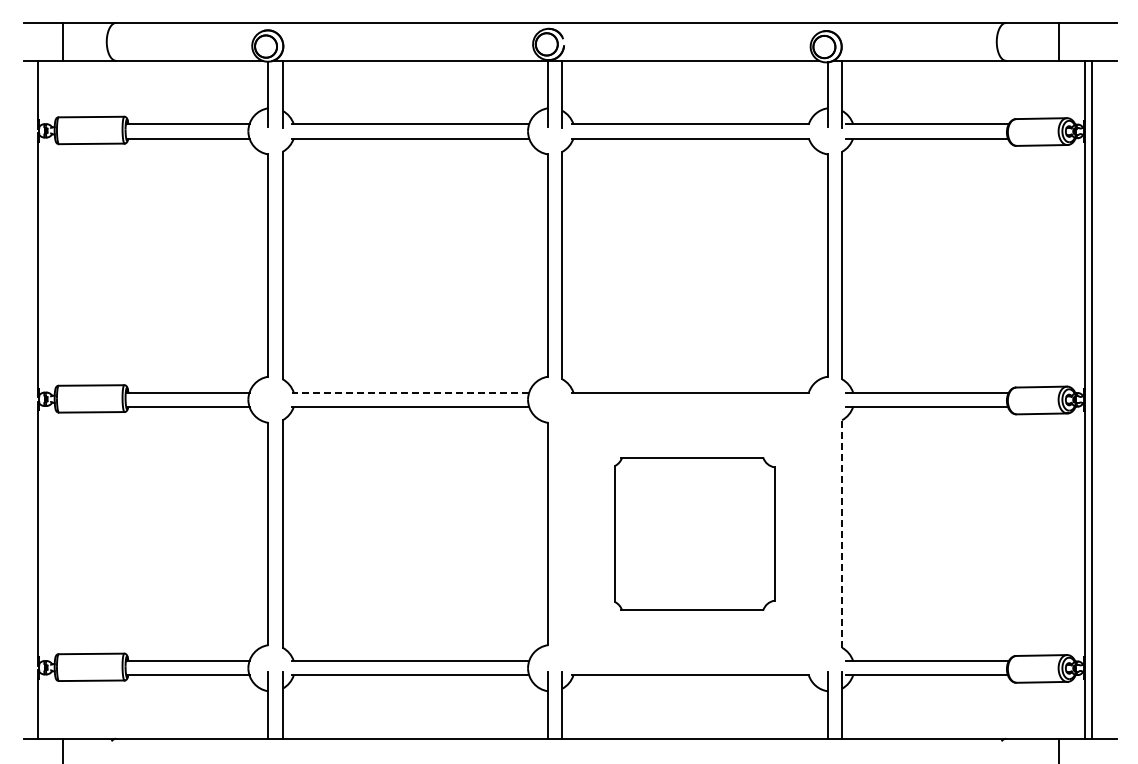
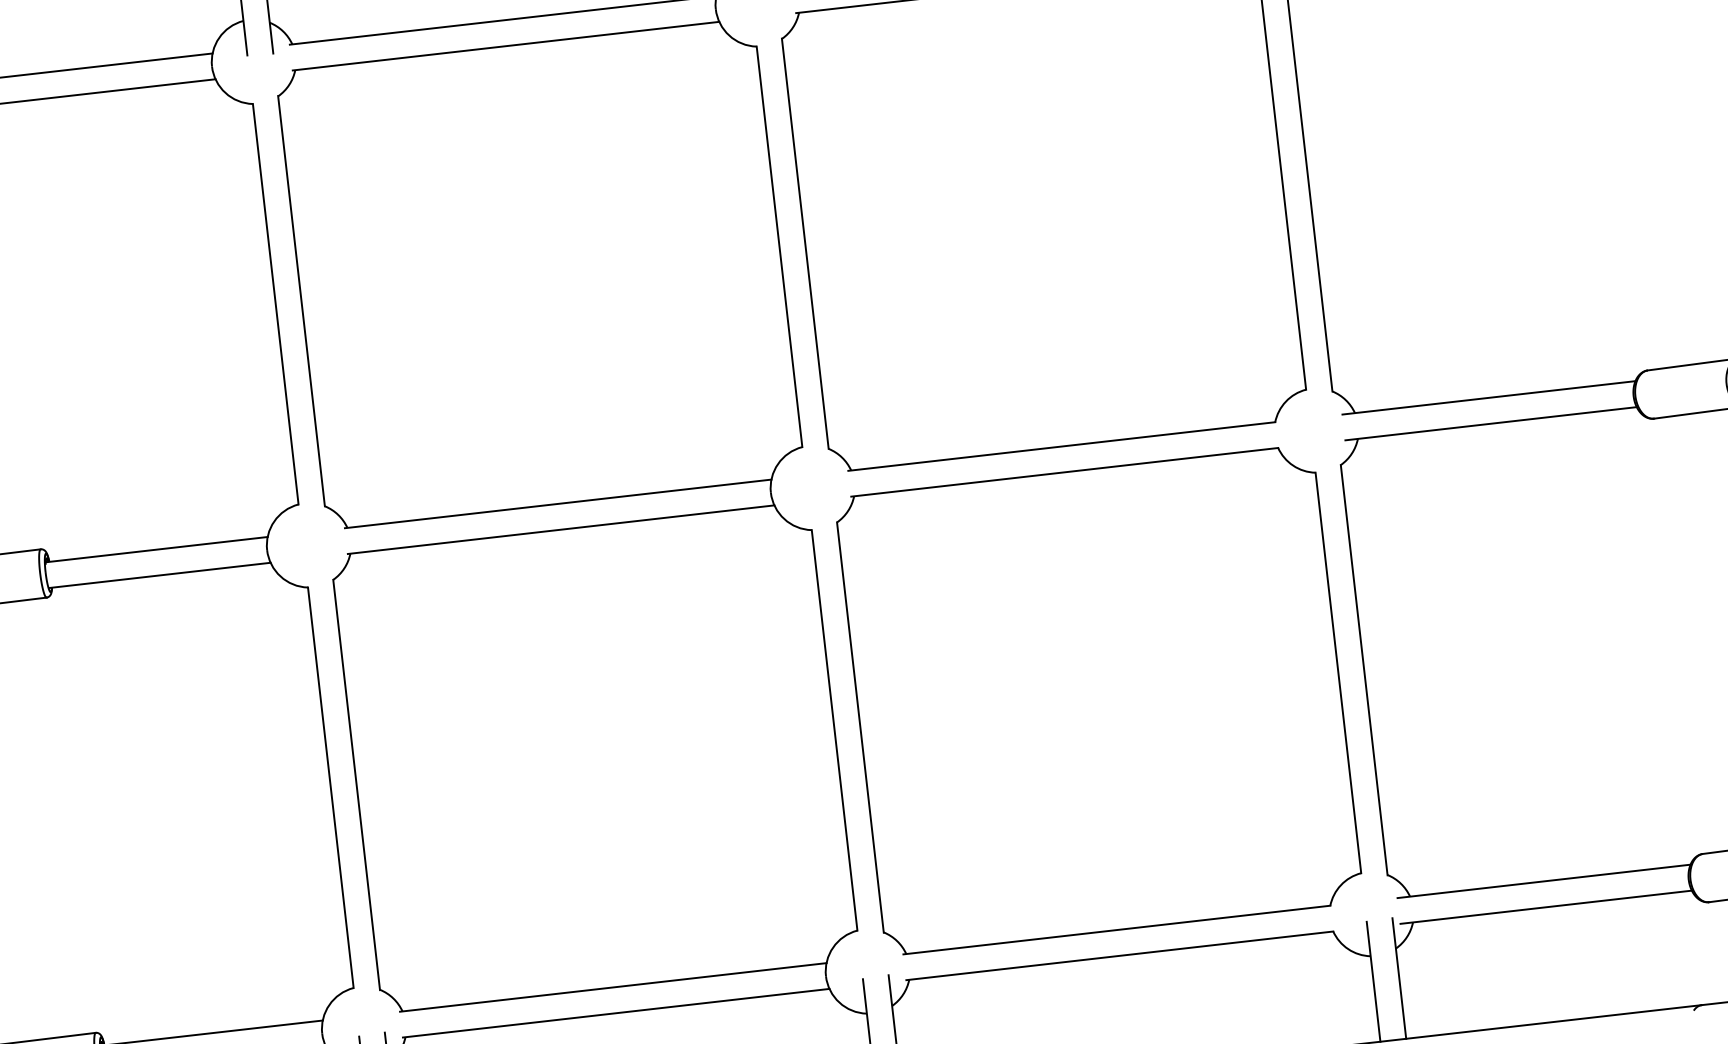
line: (410, 392) -> (557, 503), dashed -> solid
part: (694, 533) -> (1098, 699), size x1.67
line: (842, 534) -> (1364, 670), dashed -> solid

